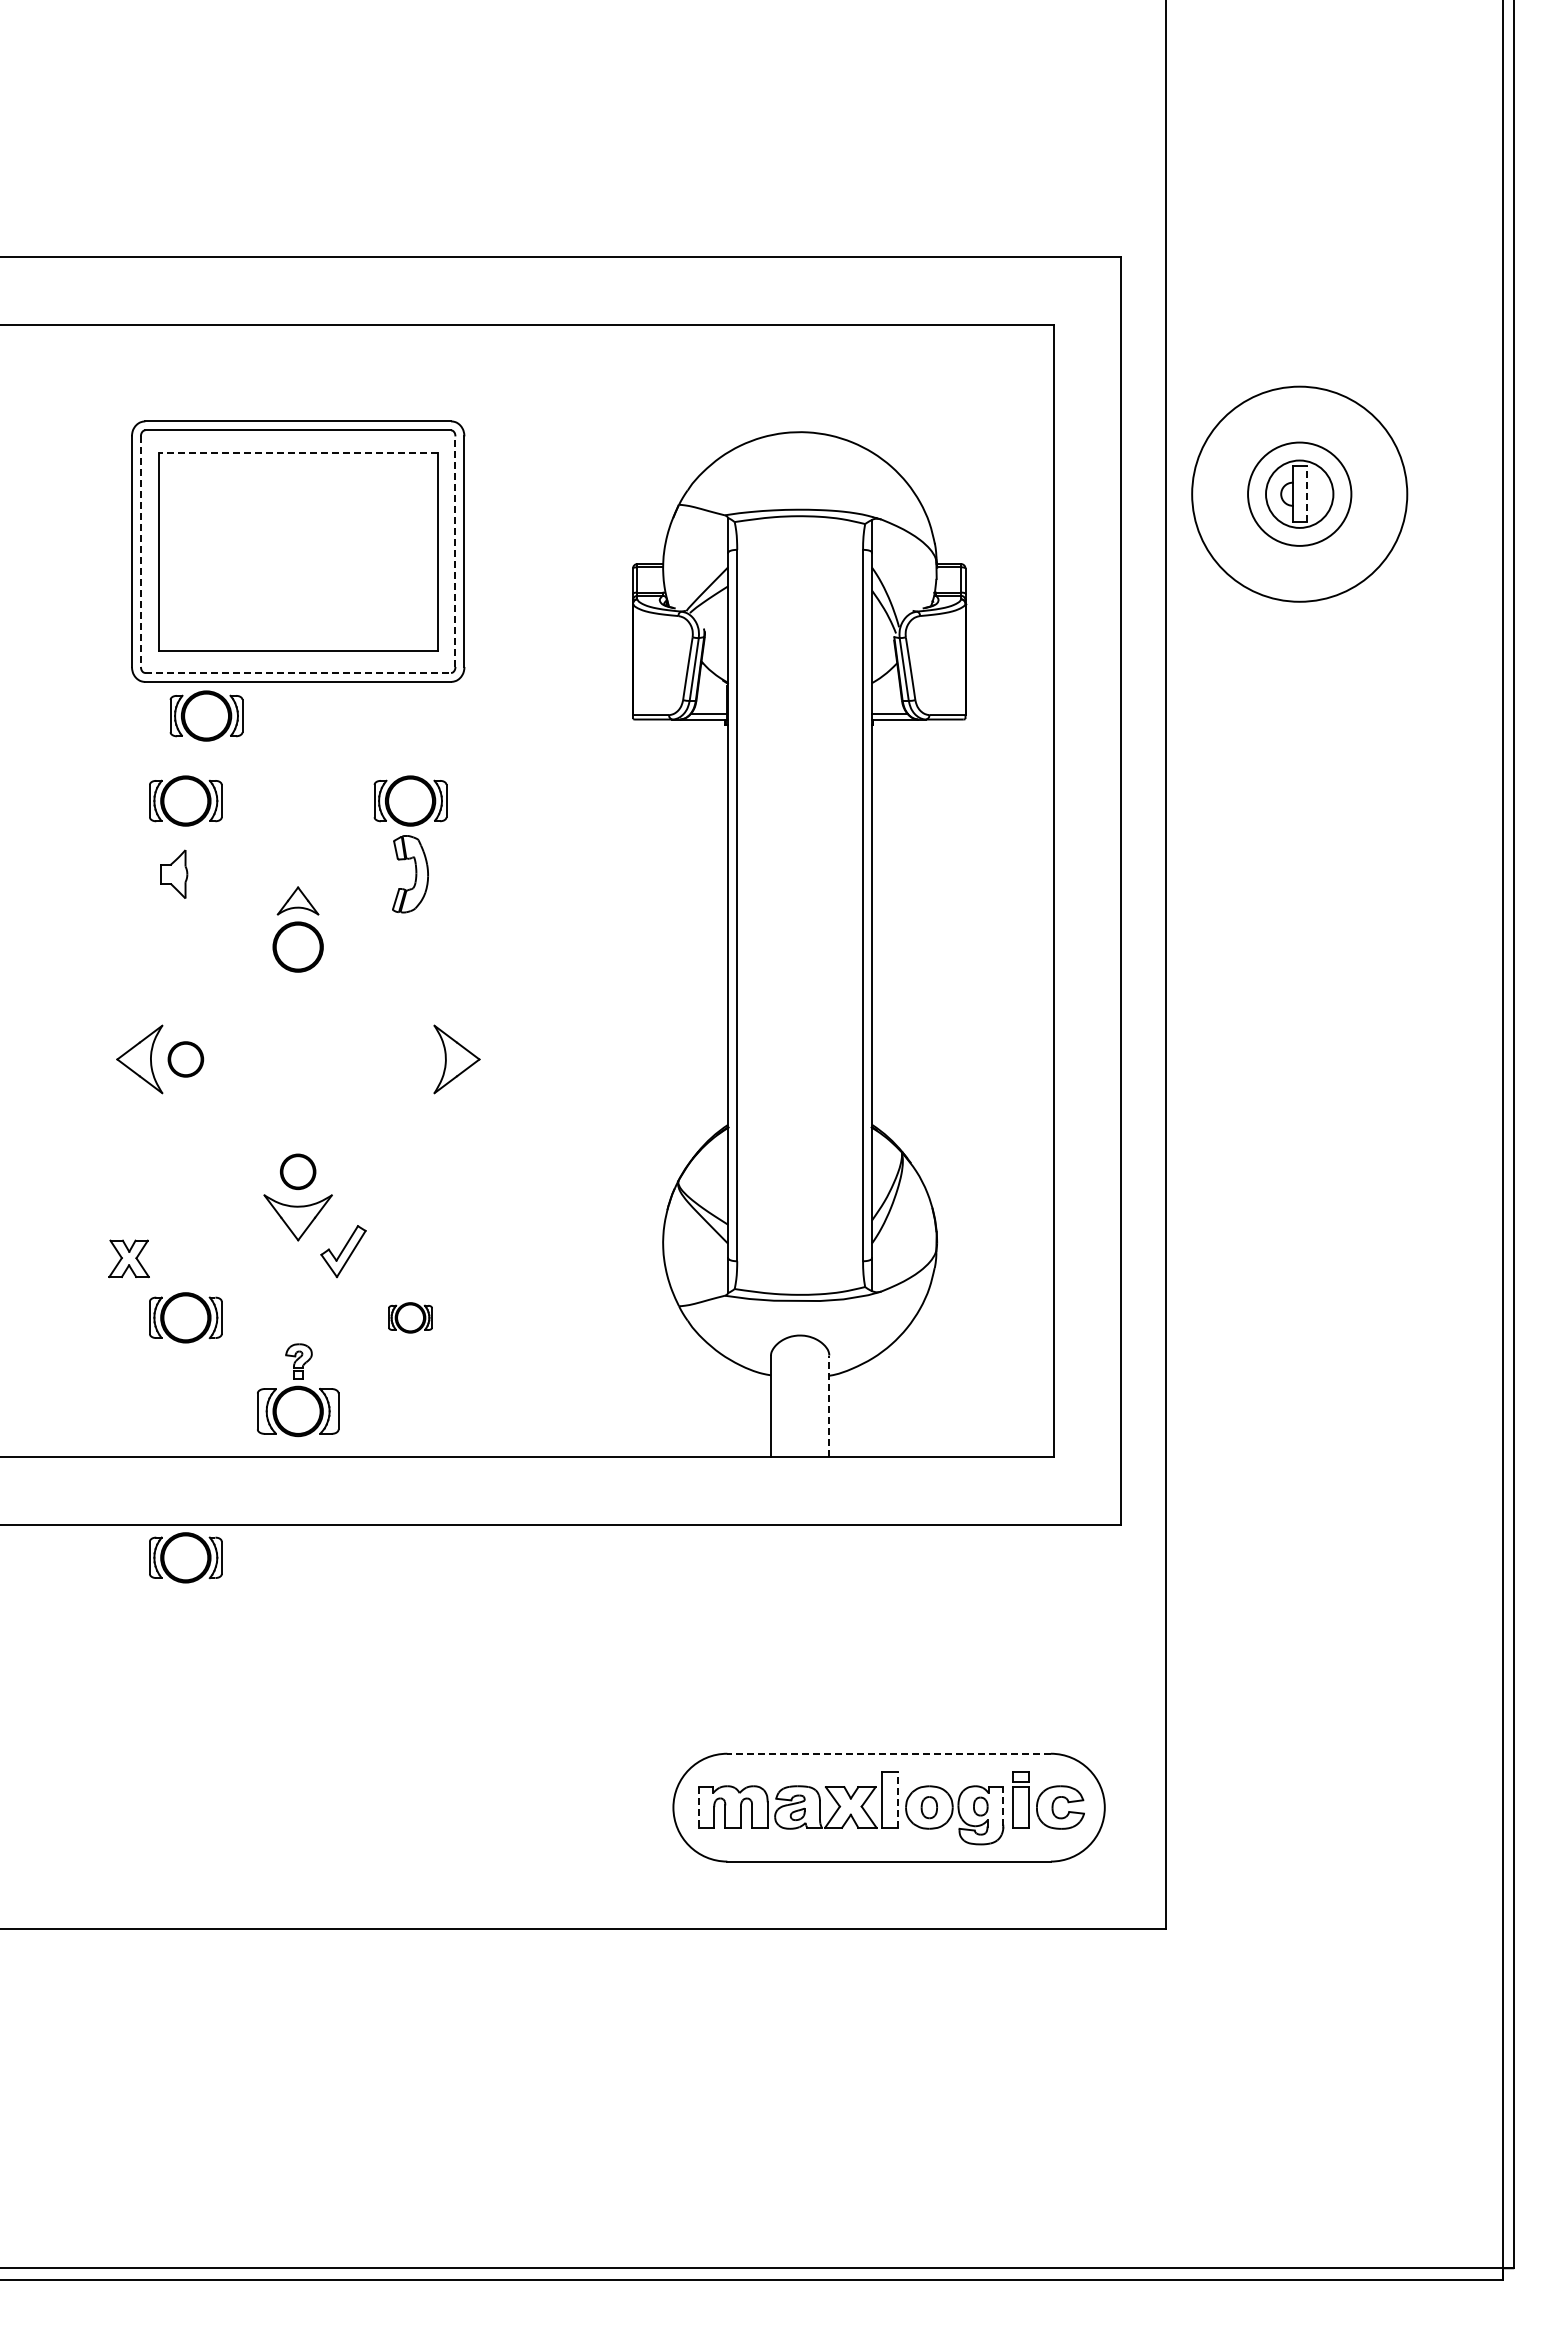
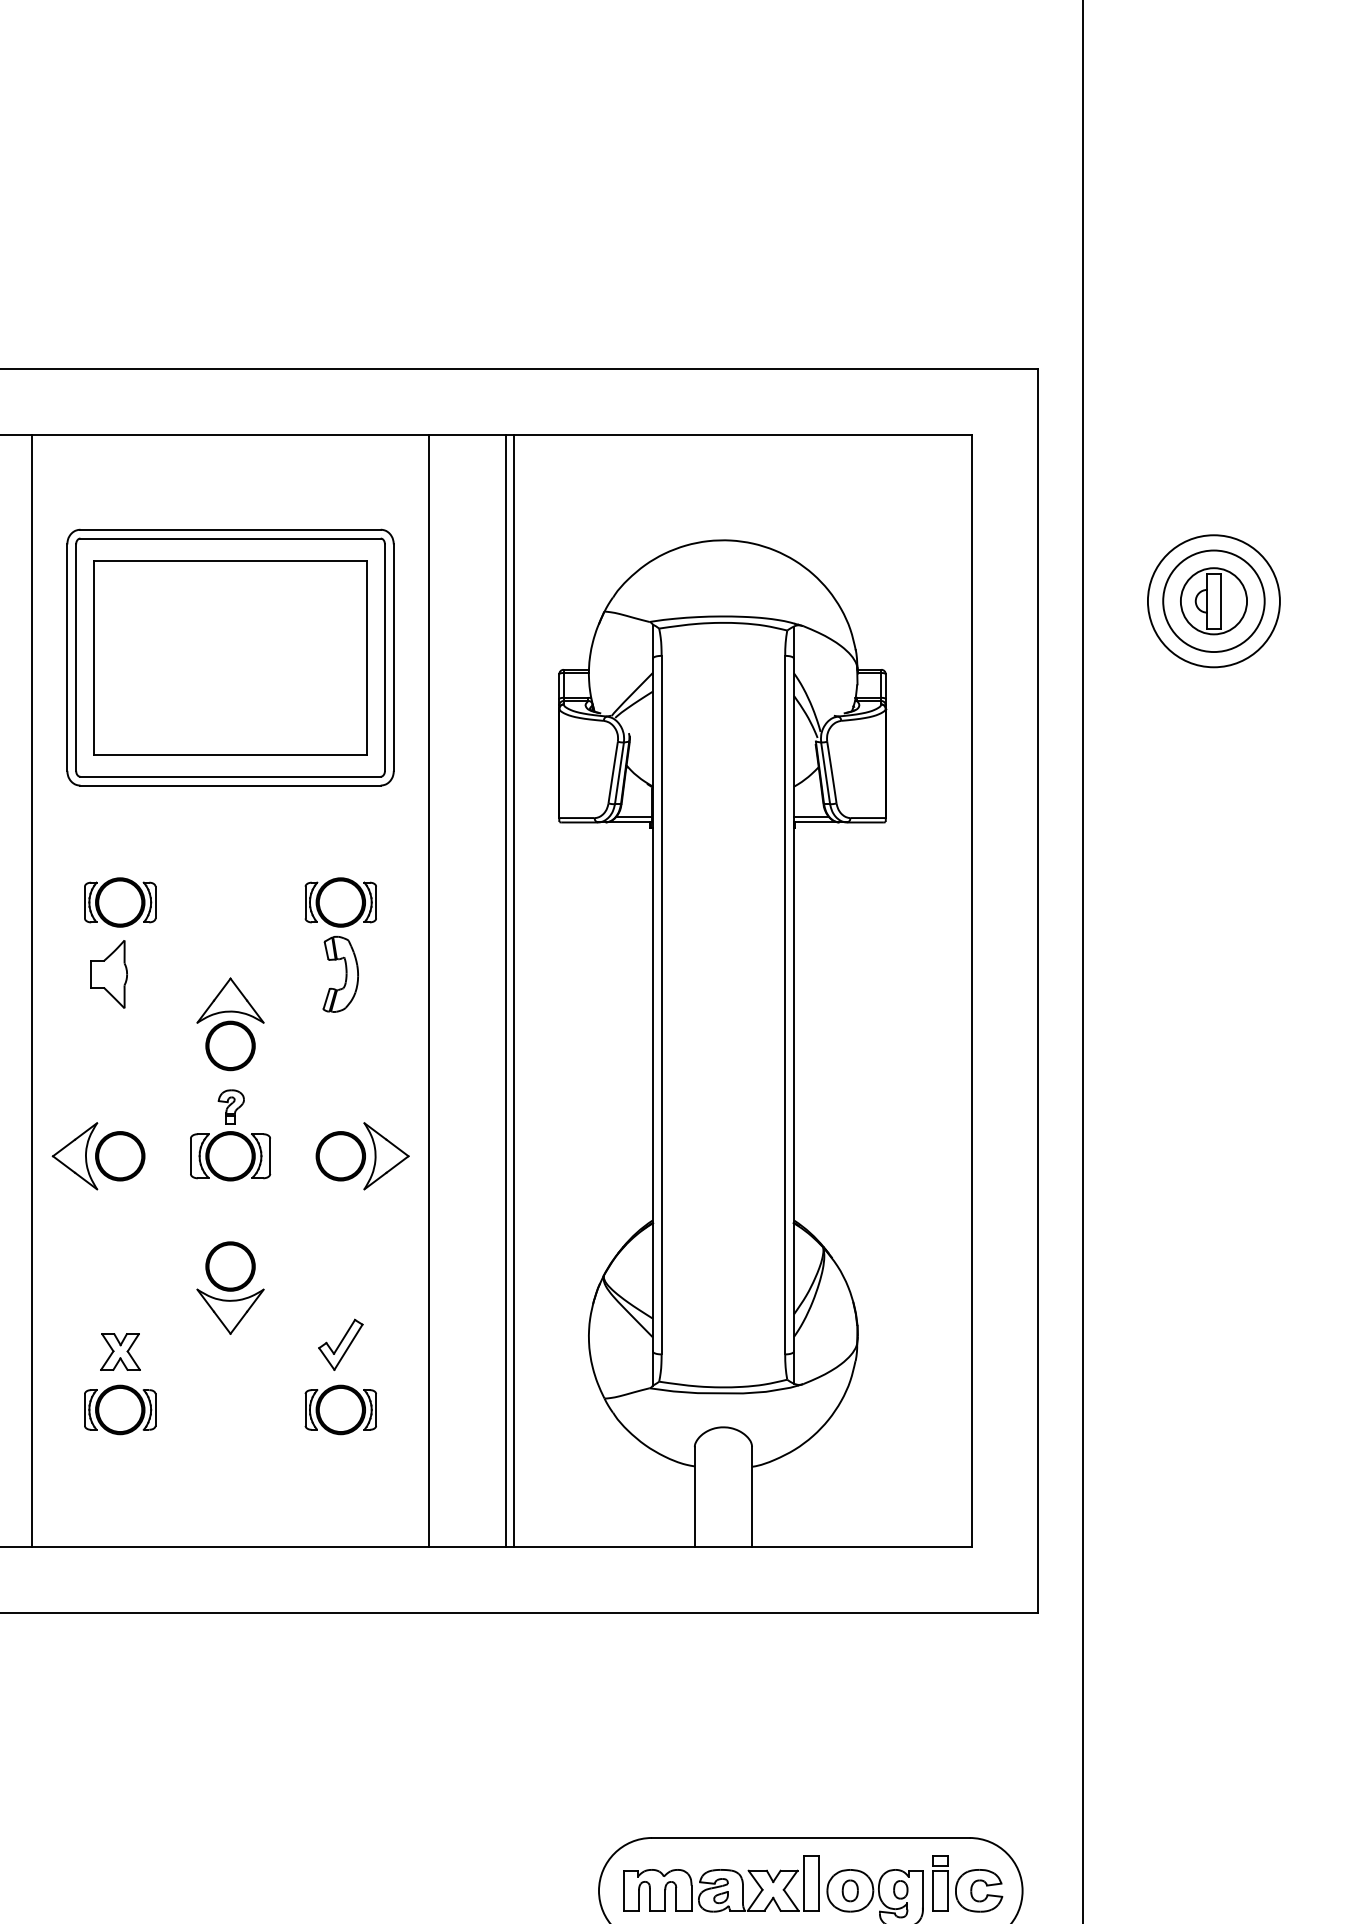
line: (297, 452) -> (229, 560), dashed -> solid
circle: (1299, 494) -> (1213, 601), size x0.62
line: (1306, 494) -> (1220, 601), dashed -> solid
line: (455, 551) -> (385, 657), dashed -> solid
line: (140, 552) -> (75, 658), dashed -> solid
line: (298, 673) -> (230, 777), dashed -> solid
part: (206, 715) -> (140, 818), removed
part: (174, 874) -> (109, 974), size x1.43
line: (95, 890) -> (31, 990), added
line: (500, 890) -> (429, 990), added
line: (579, 890) -> (506, 990), added
line: (586, 890) -> (513, 990), added
part: (297, 900) -> (229, 1000), size x1.67
part: (185, 1059) -> (119, 1156), size x1.43
part: (410, 1059) -> (340, 1156), added
part: (297, 1171) -> (229, 1266), size x1.43
part: (343, 1251) -> (340, 1344), moved
part: (128, 1258) -> (119, 1351), moved
part: (410, 1317) -> (340, 1409), size x1.67
part: (298, 1390) -> (230, 1135), moved
line: (829, 1406) -> (752, 1497), dashed -> solid
part: (185, 1557) -> (119, 1645), removed
line: (889, 1753) -> (811, 1837), dashed -> solid
line: (897, 1799) -> (819, 1882), dashed -> solid
line: (1003, 1805) -> (923, 1888), dashed -> solid
line: (698, 1808) -> (623, 1891), dashed -> solid

